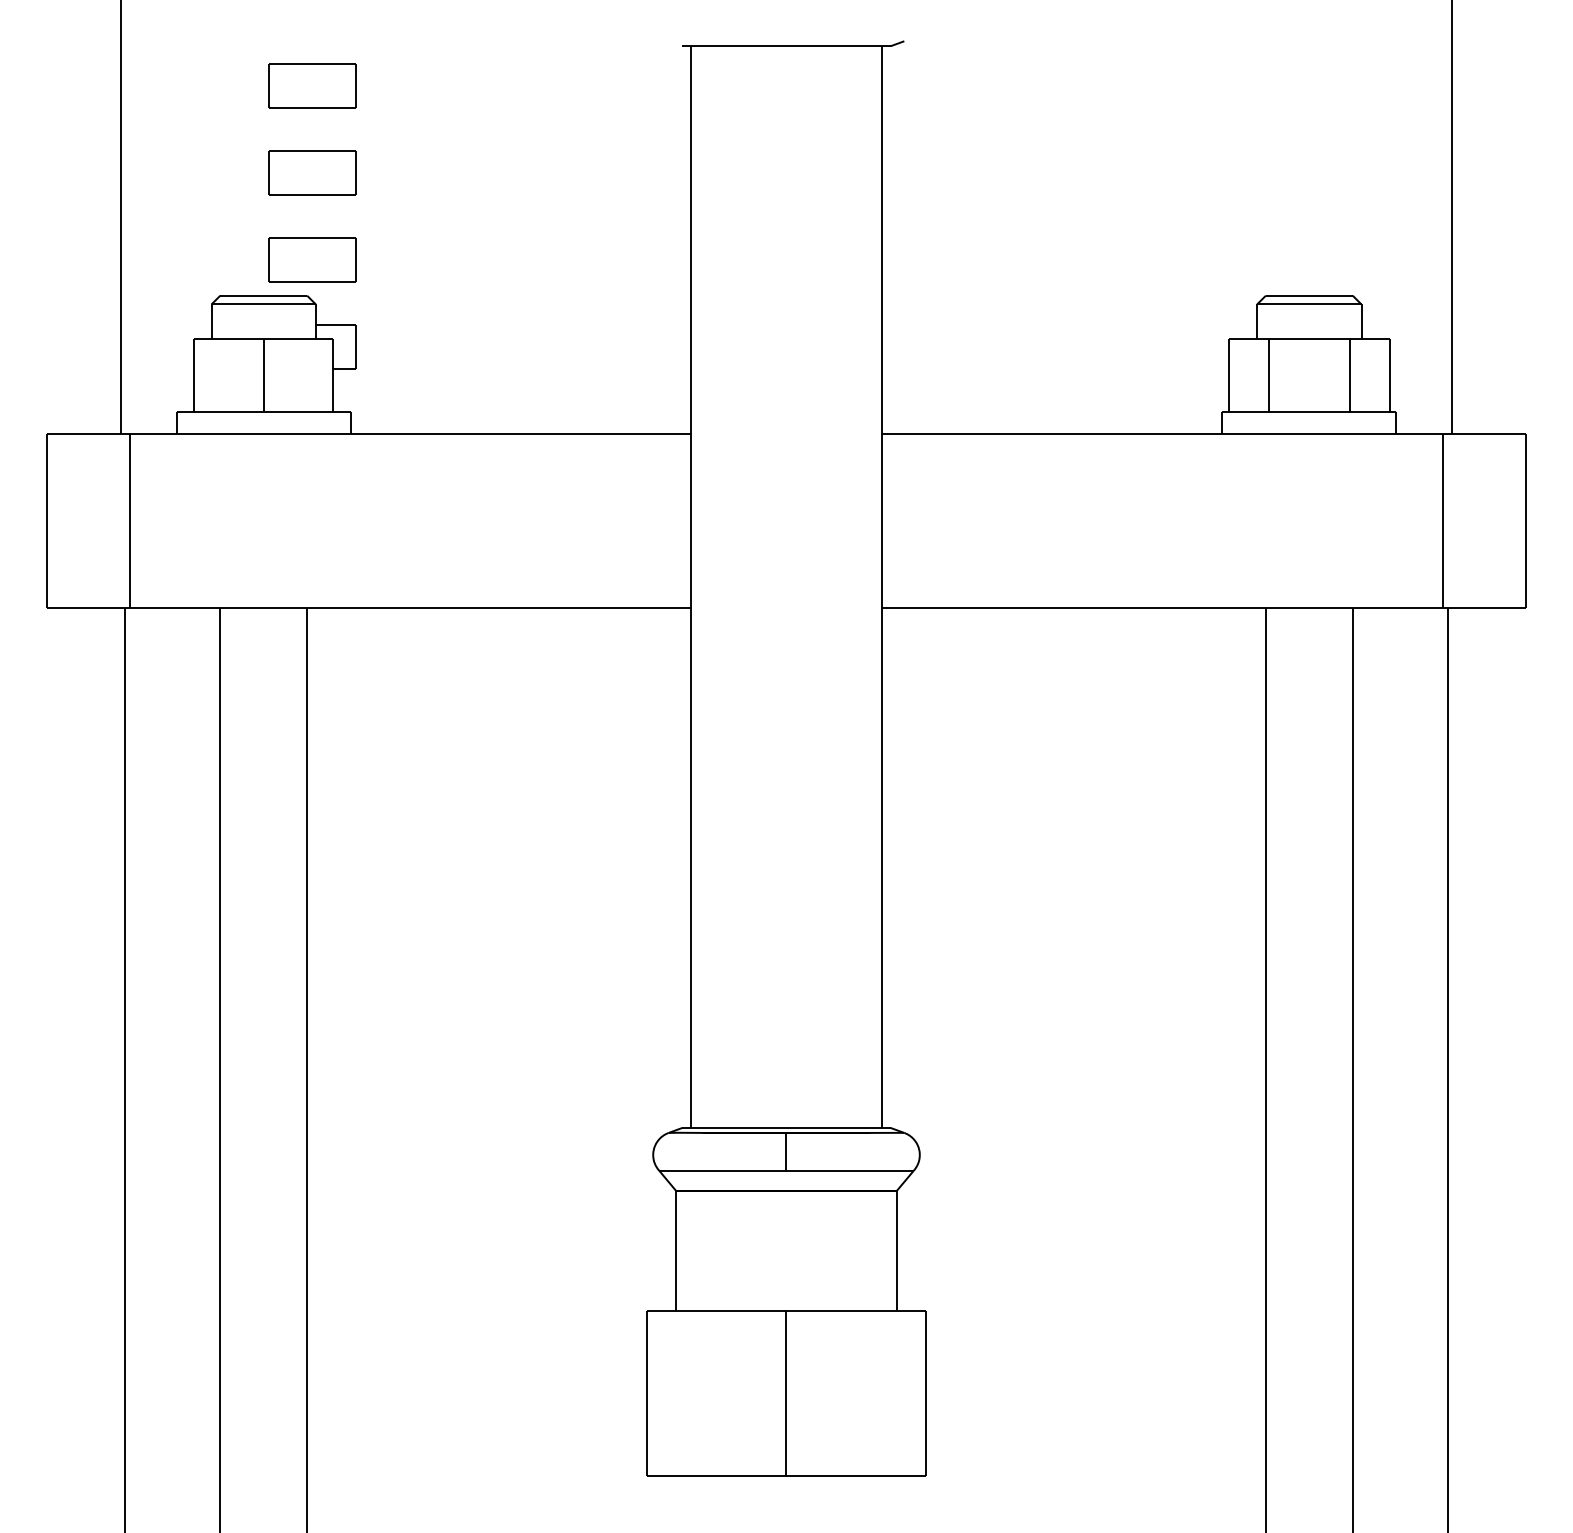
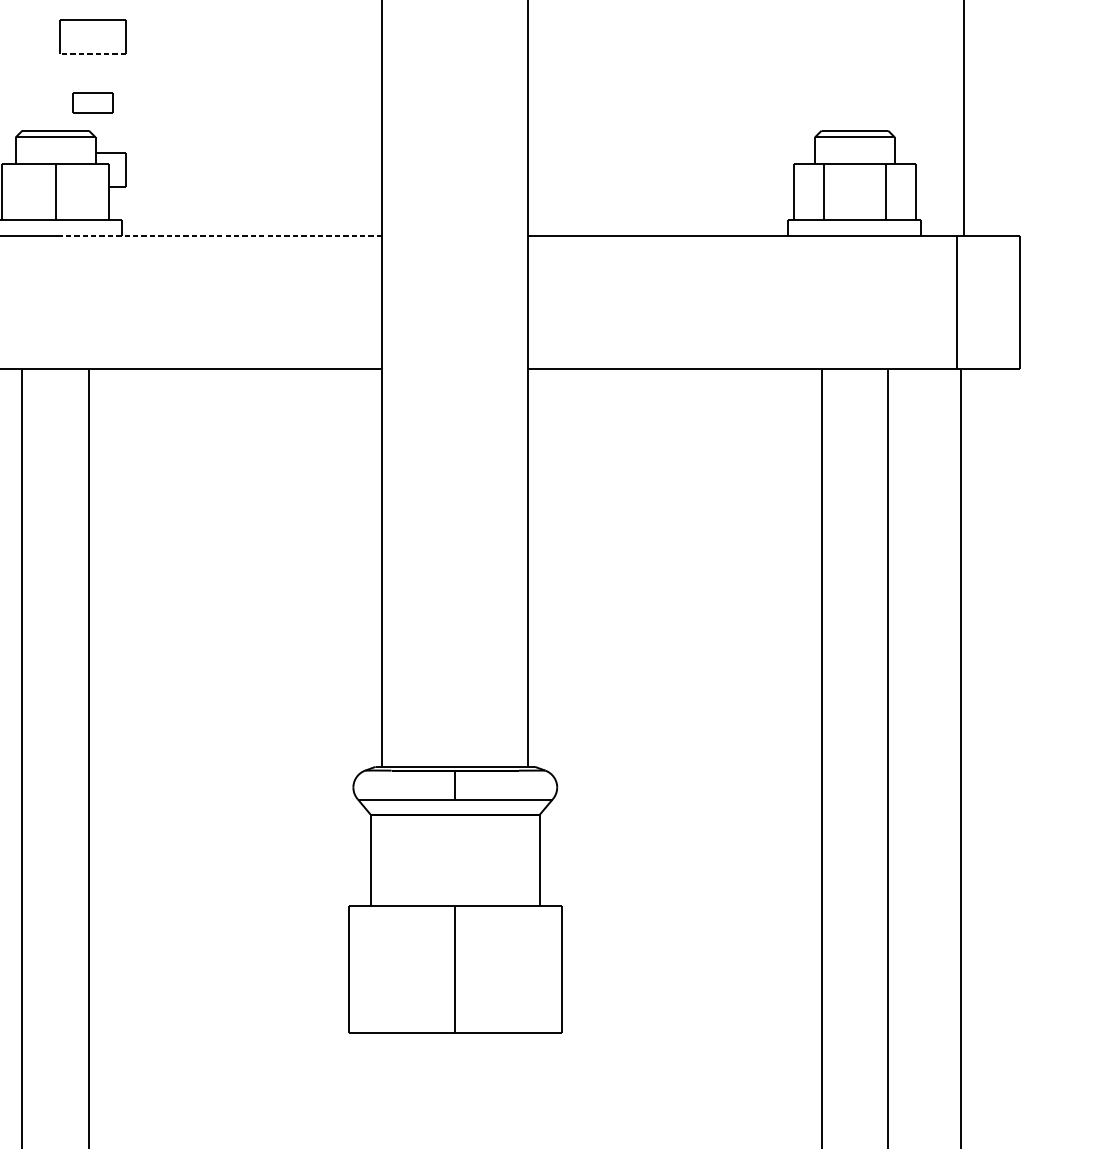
line: (311, 194) -> (92, 53), solid -> dashed
part: (312, 259) -> (92, 102), size x0.6
line: (479, 434) -> (220, 236), solid -> dashed

